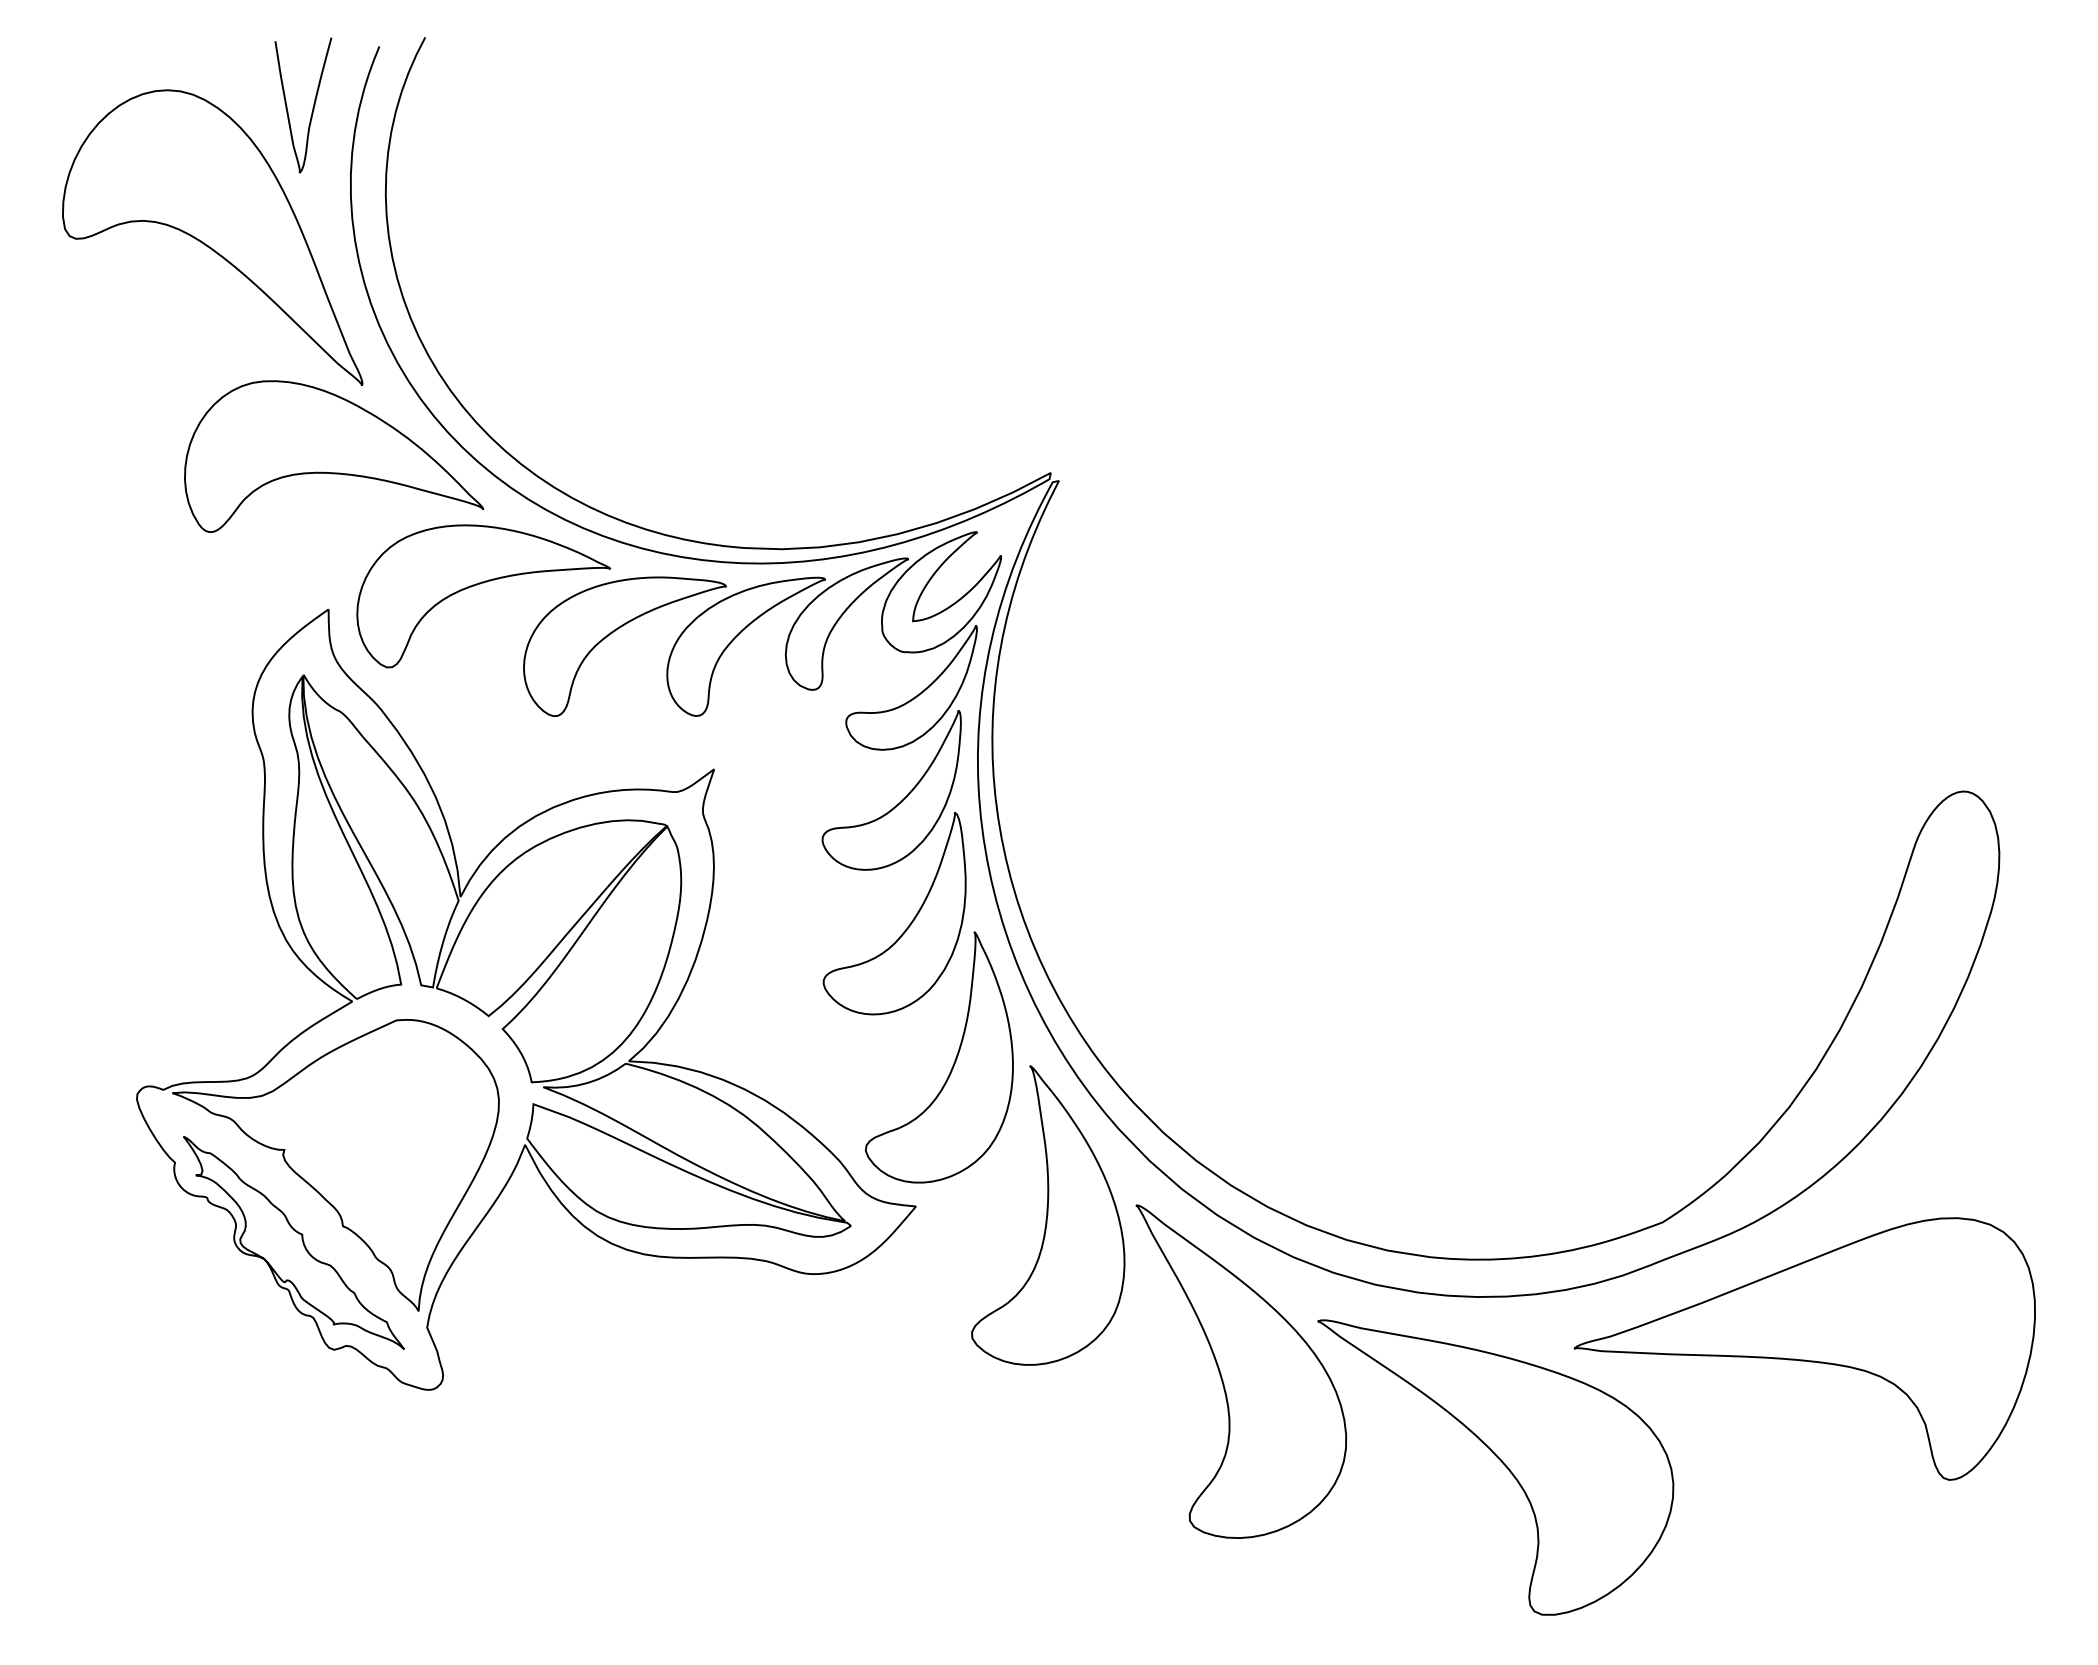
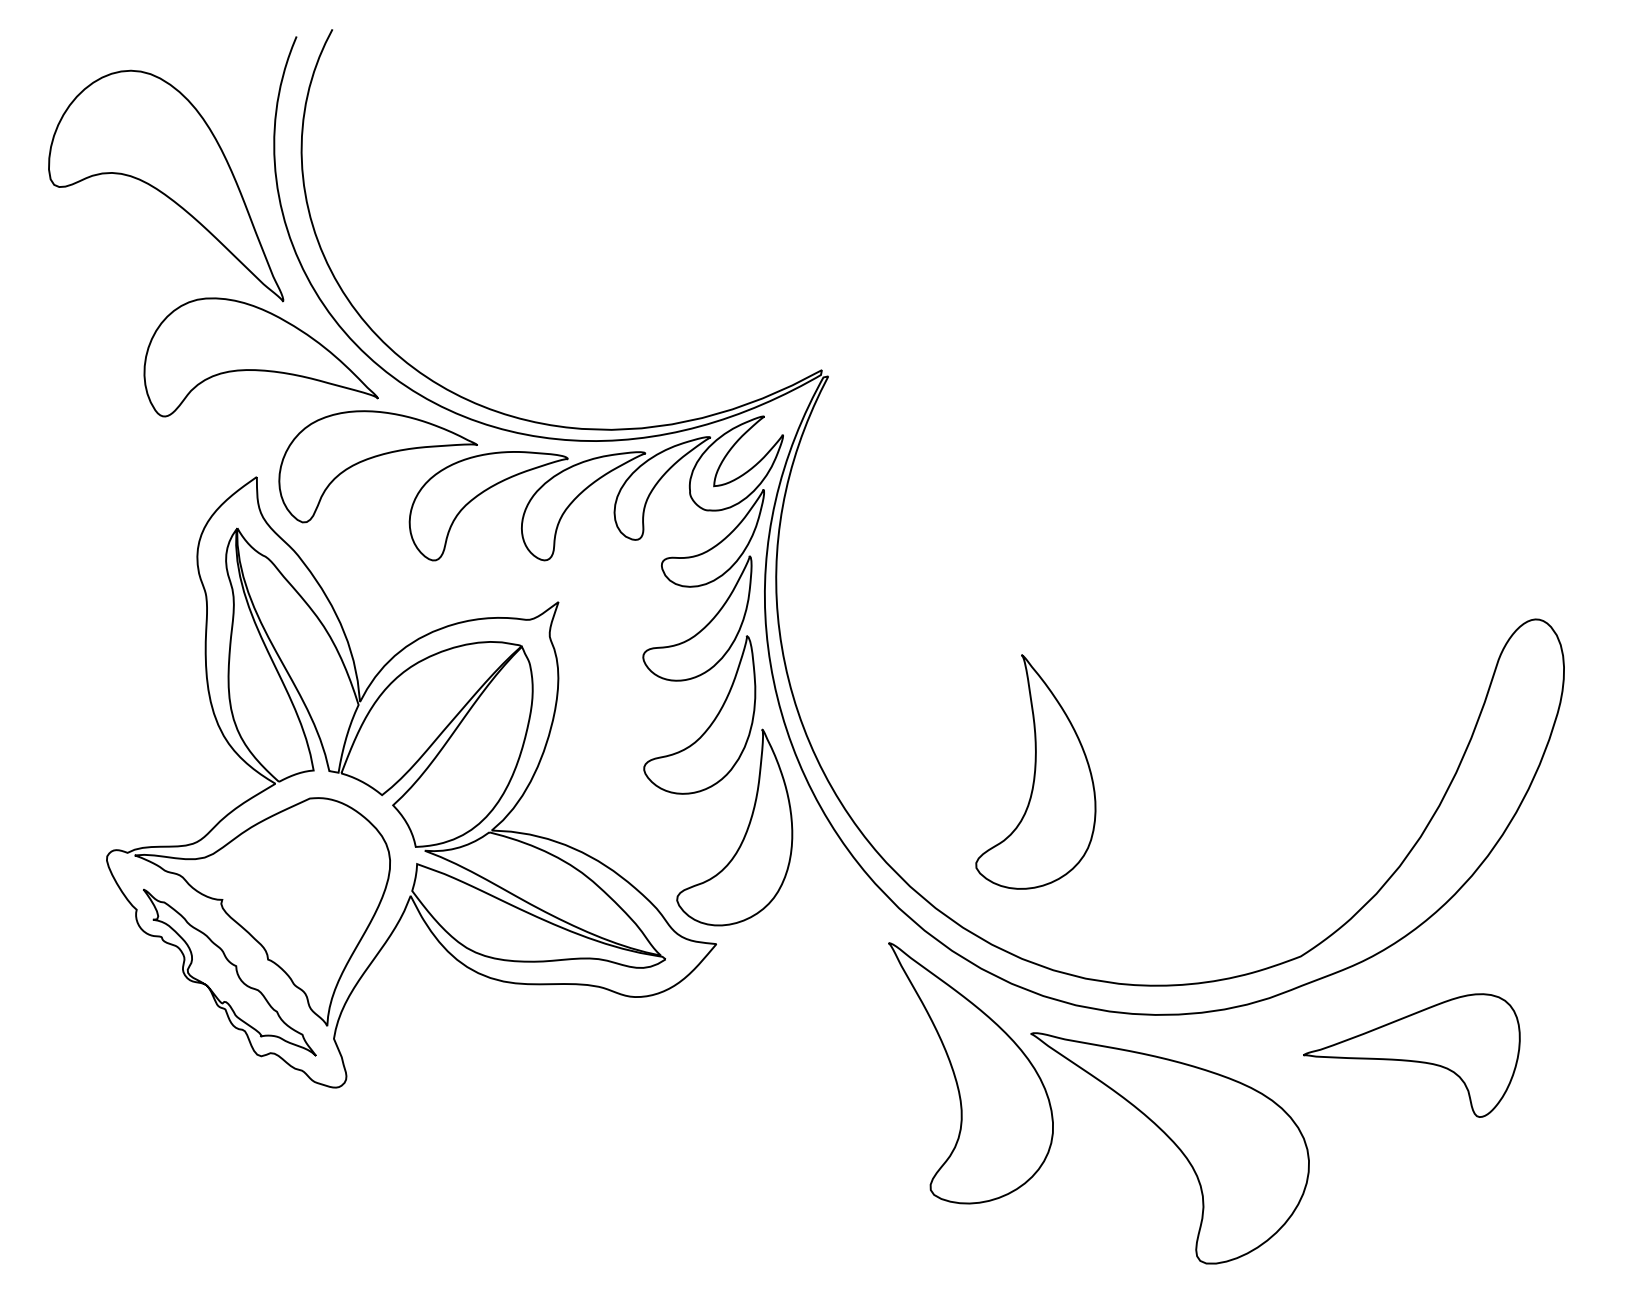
curve: (312, 107) -> (244, 84), removed
part: (1048, 1215) -> (1036, 771), moved
part: (1804, 1348) -> (1411, 1055), size x0.6

